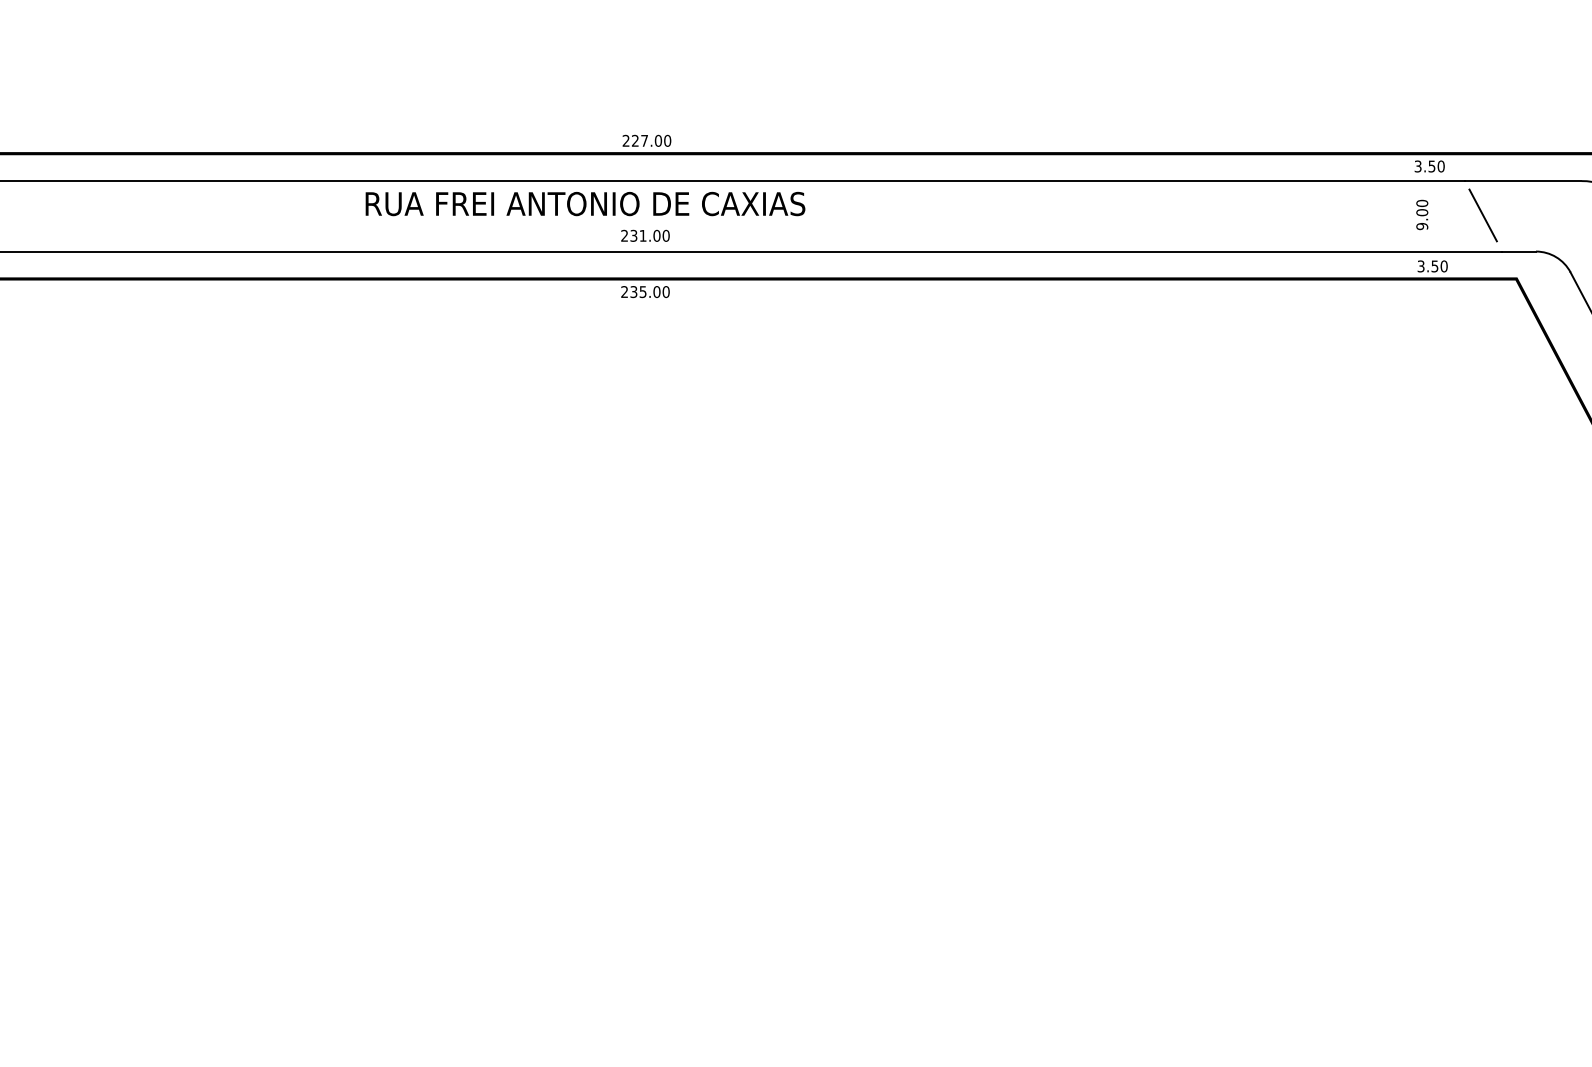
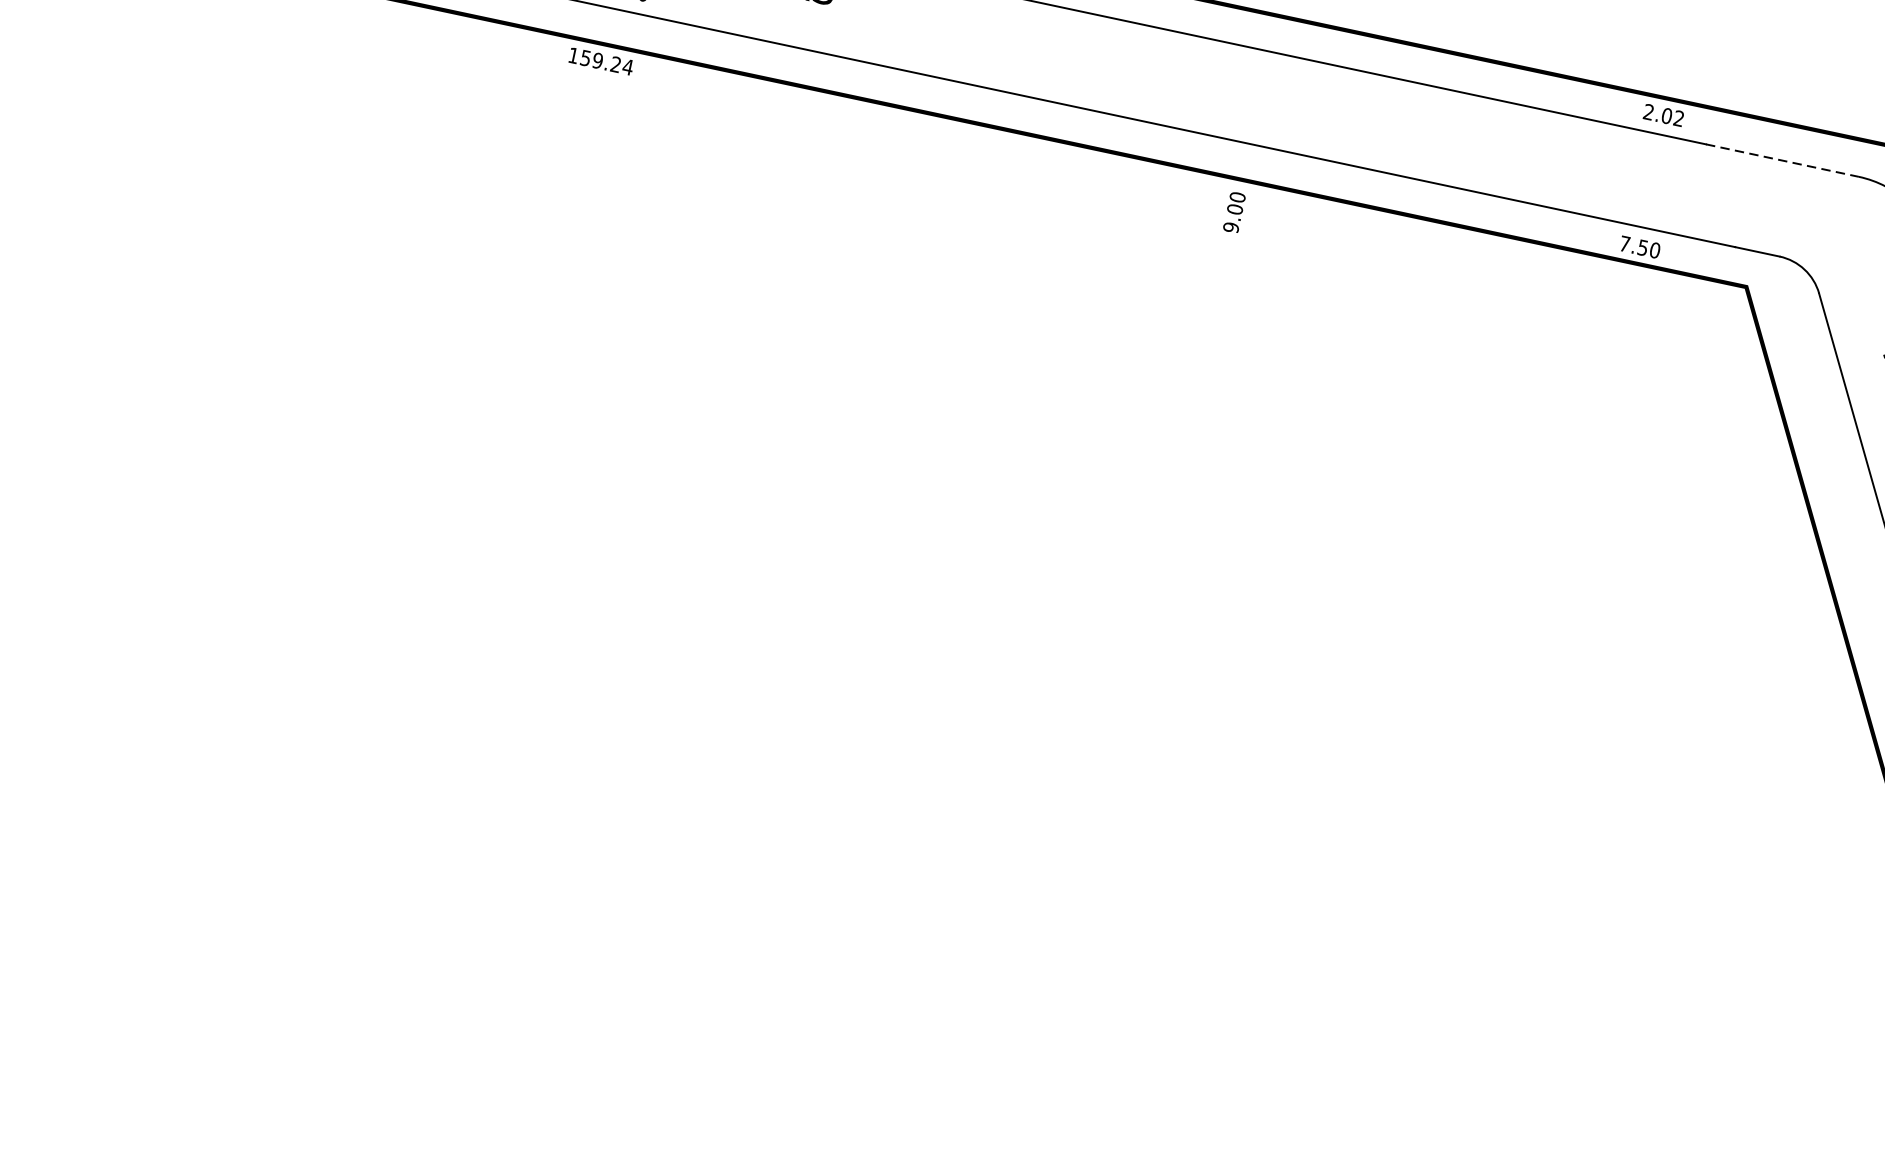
text: (1429, 166) -> (1663, 115), 3.50 -> 2.02
line: (1523, 181) -> (1782, 161), solid -> dashed
text: (1422, 214) -> (1234, 211), moved
line: (1482, 215) -> (1719, 194), removed
text: (1420, 266) -> (1624, 243), 3.50 -> 7.50
text: (645, 292) -> (600, 62), 235.00 -> 159.24

